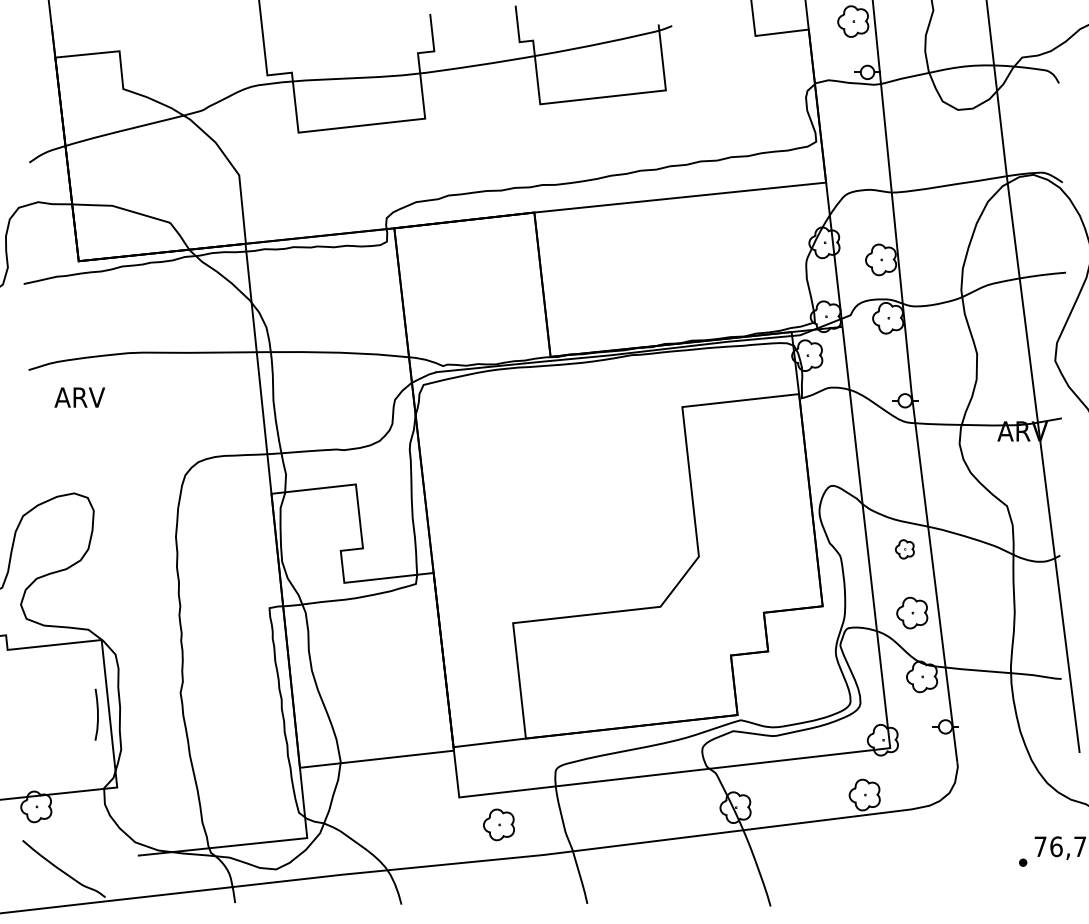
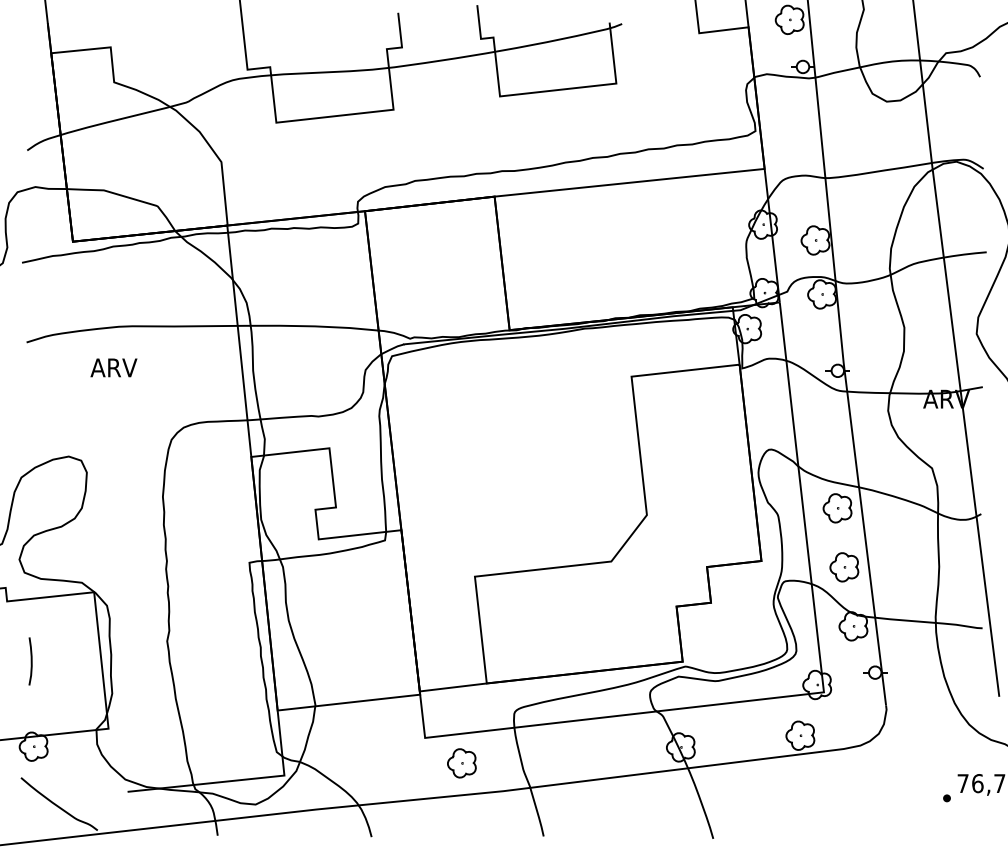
text: (79, 397) -> (113, 367), moved
part: (904, 549) -> (837, 508), size x1.67
curve: (96, 714) -> (30, 661), moved

